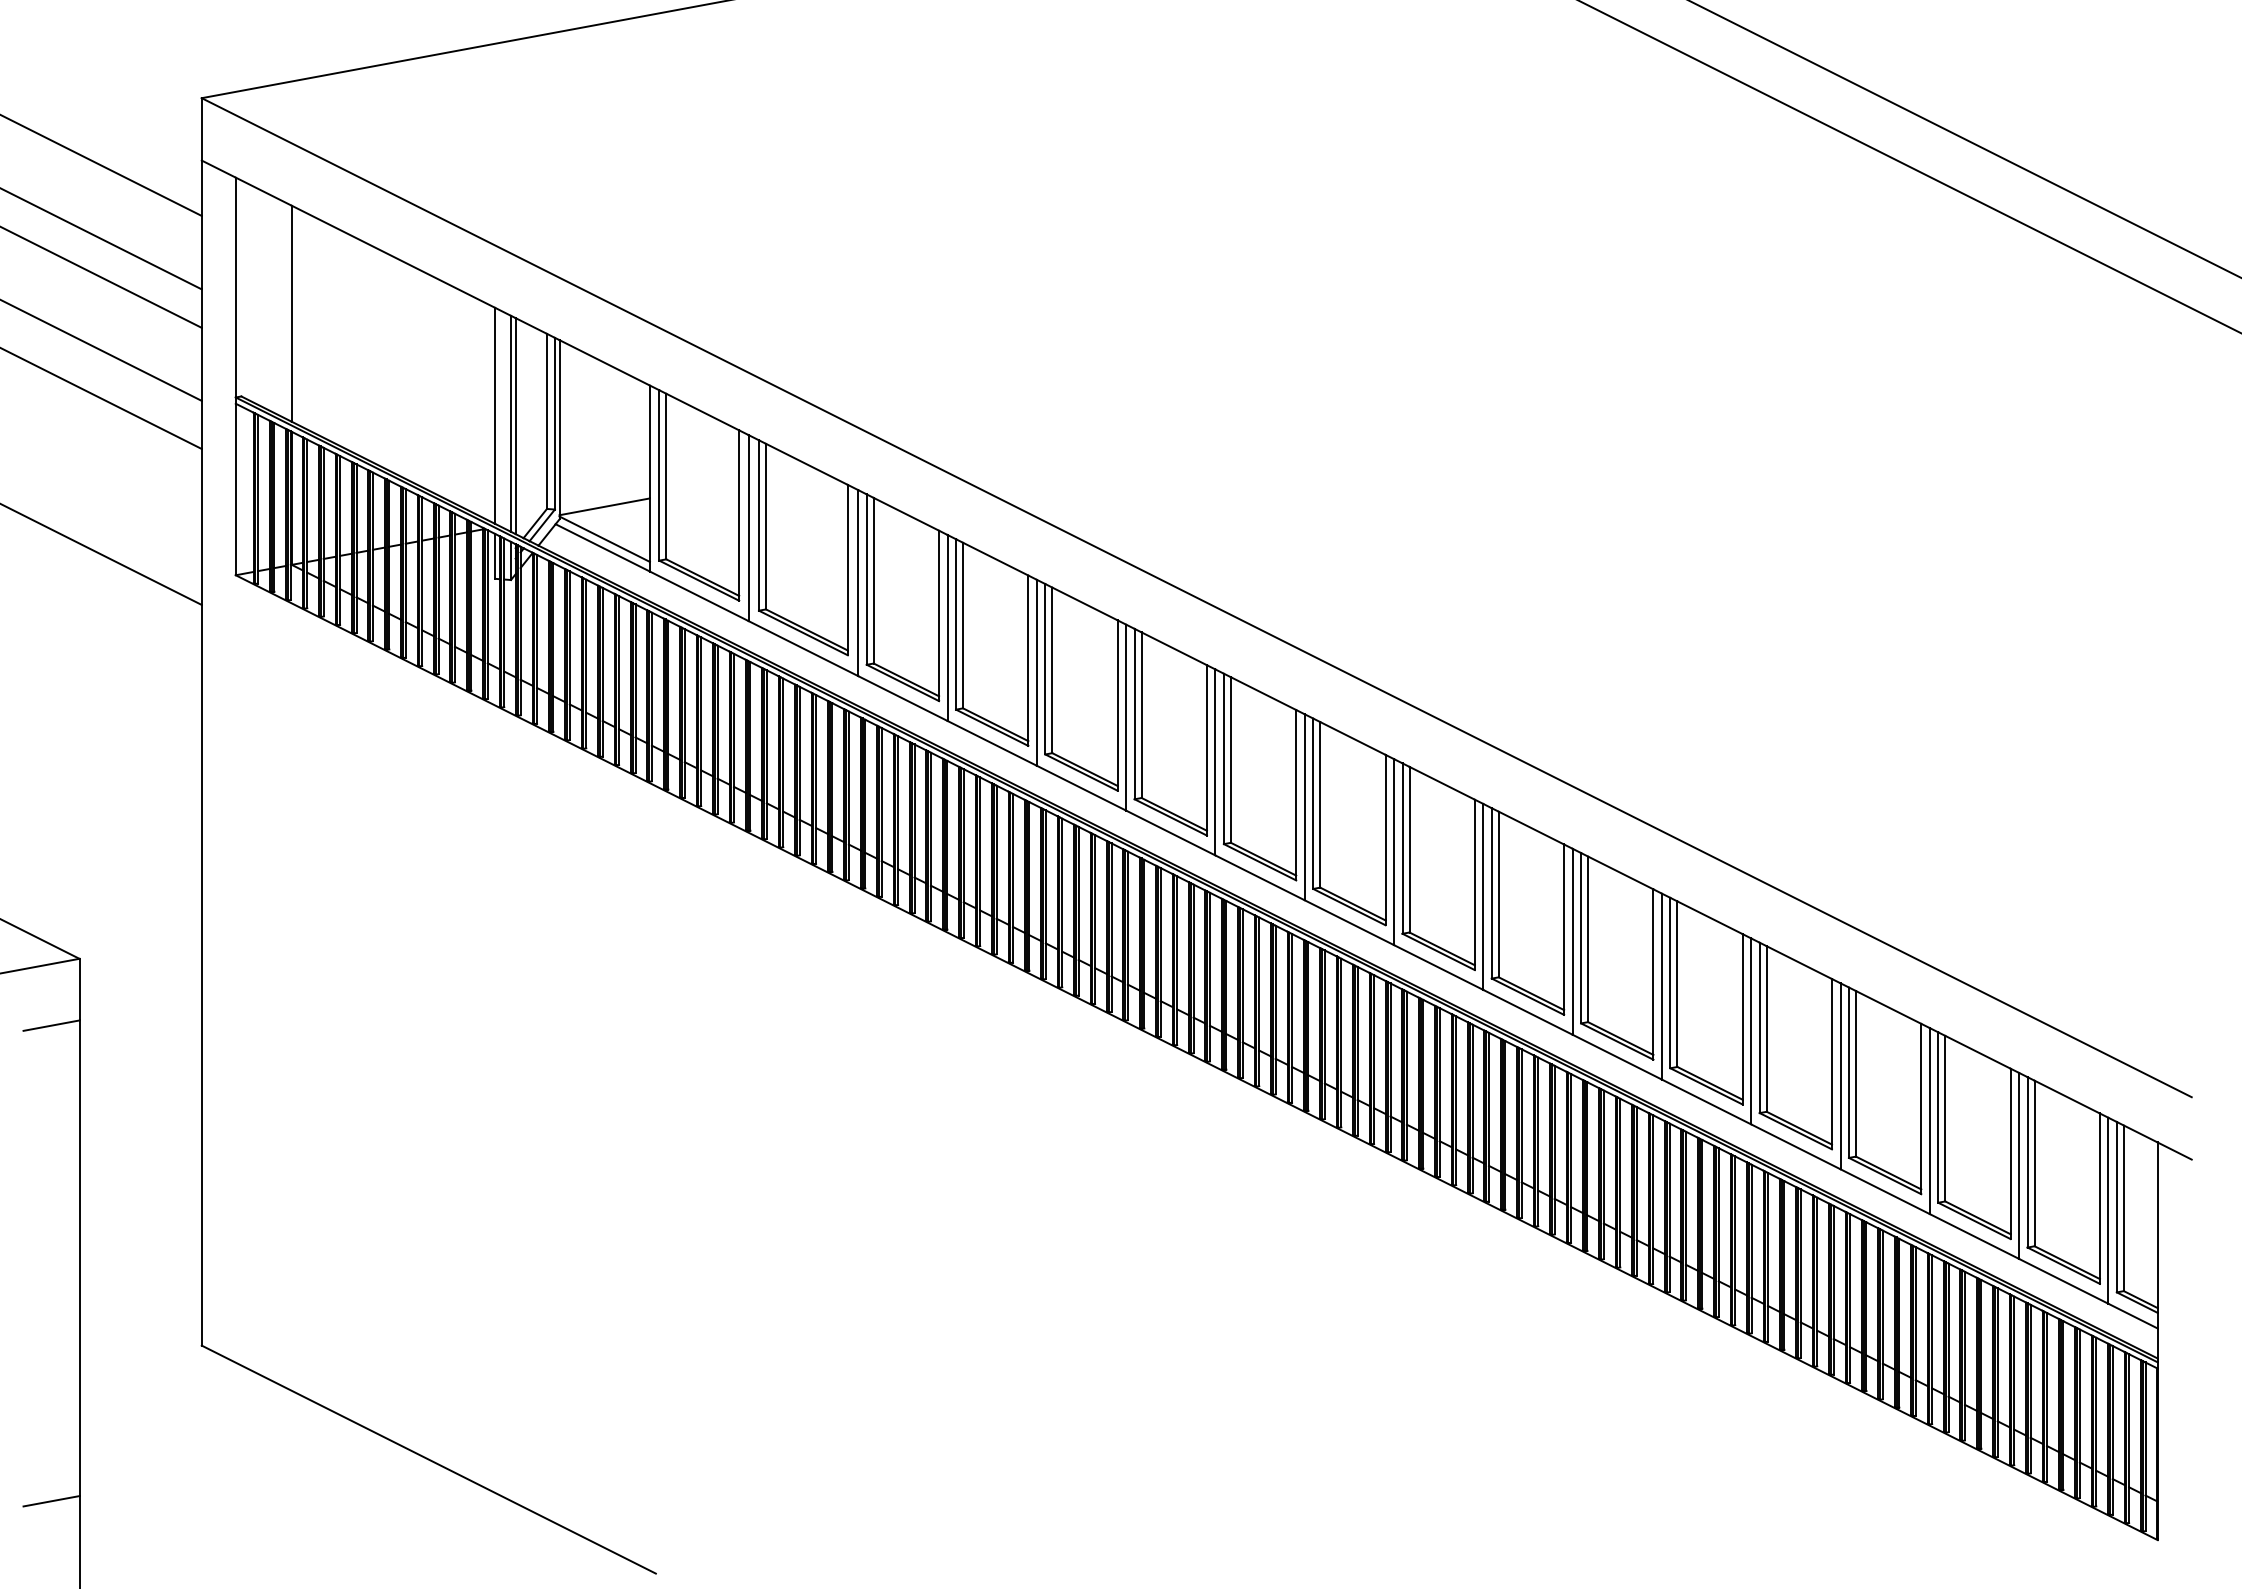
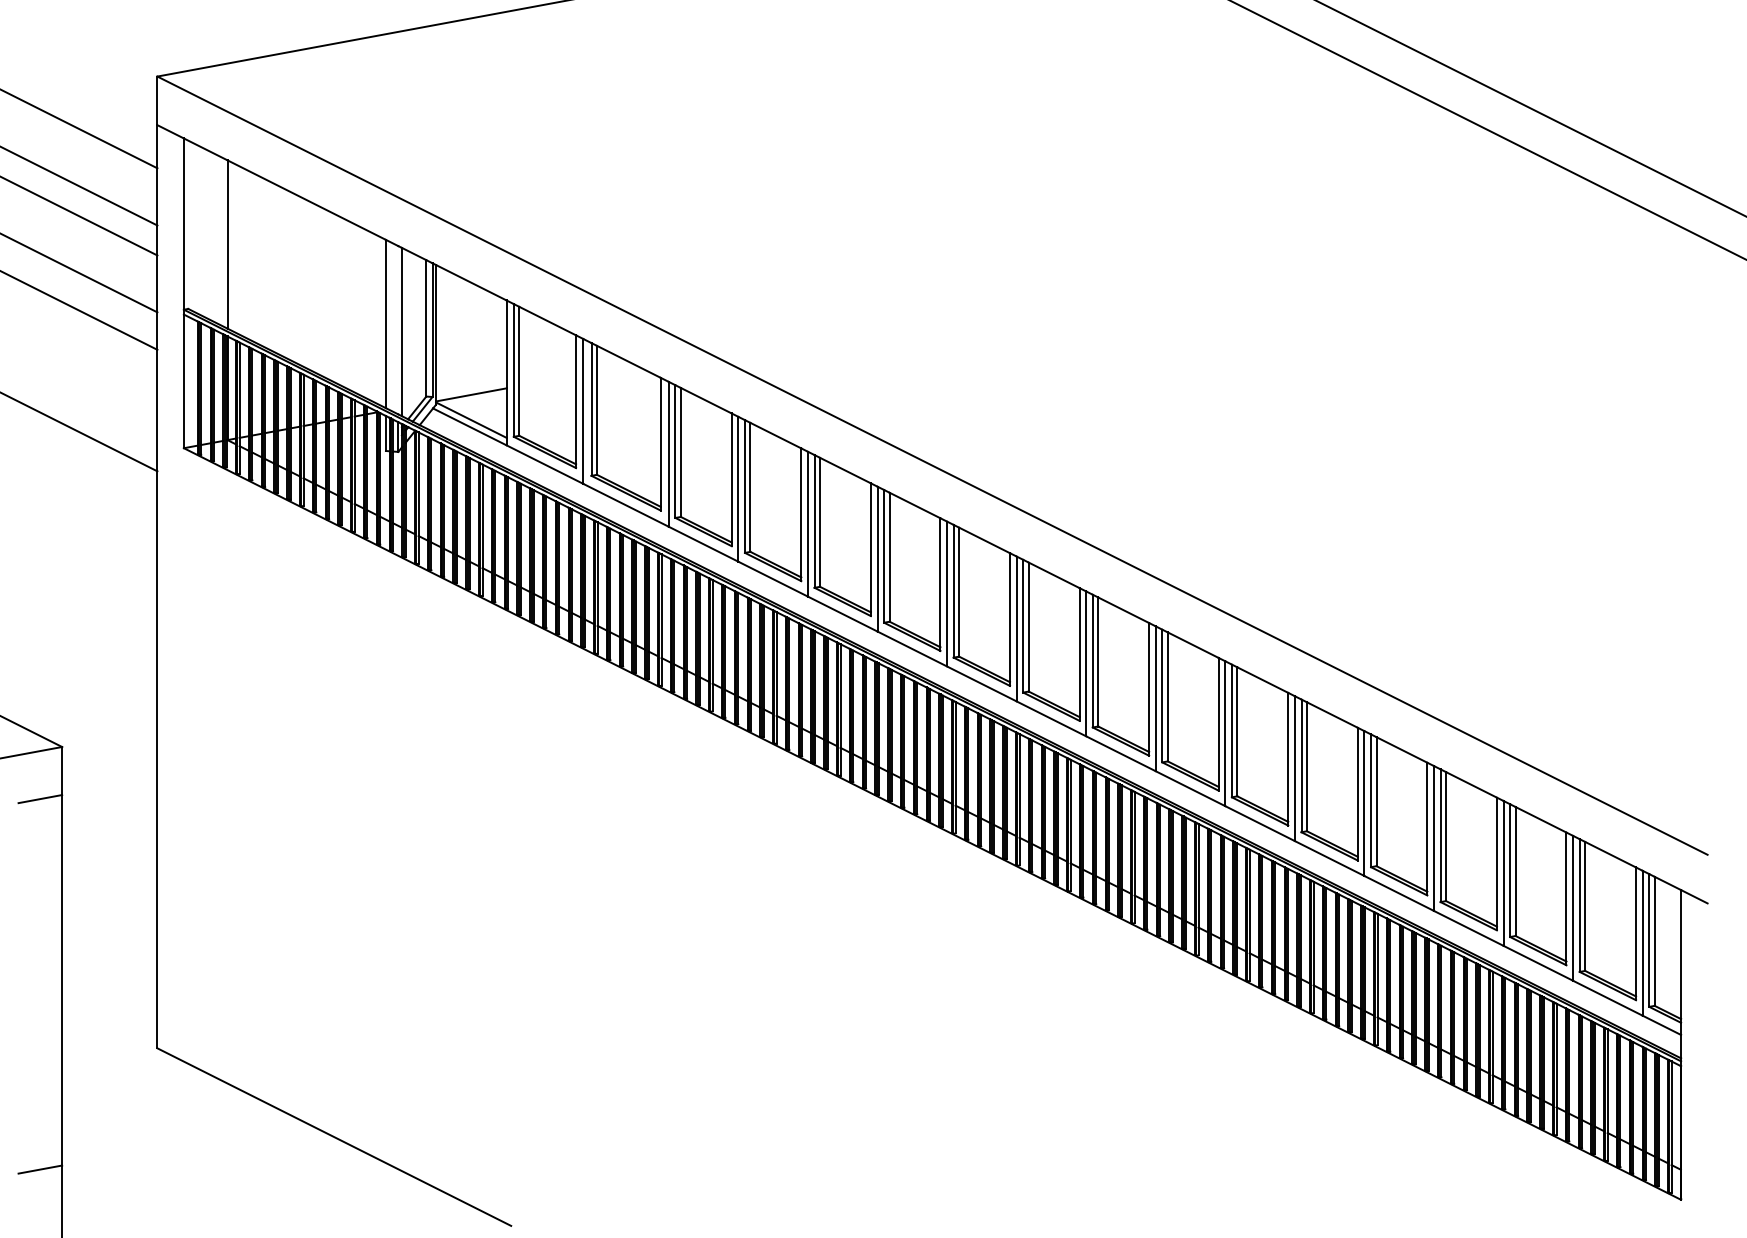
line: (511, 423) -> (398, 329), removed

